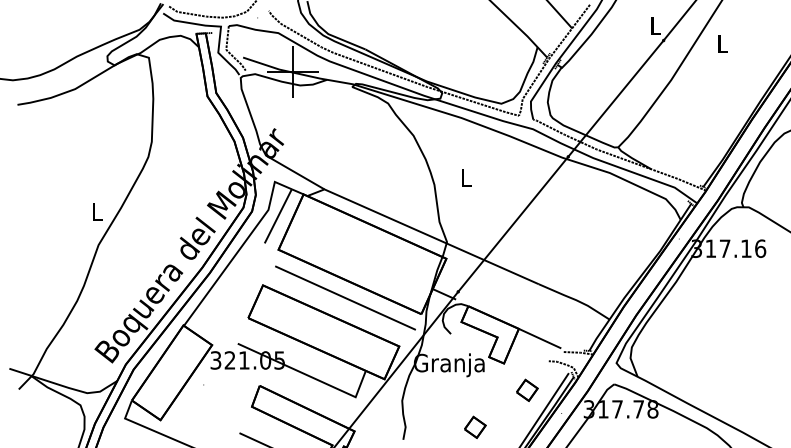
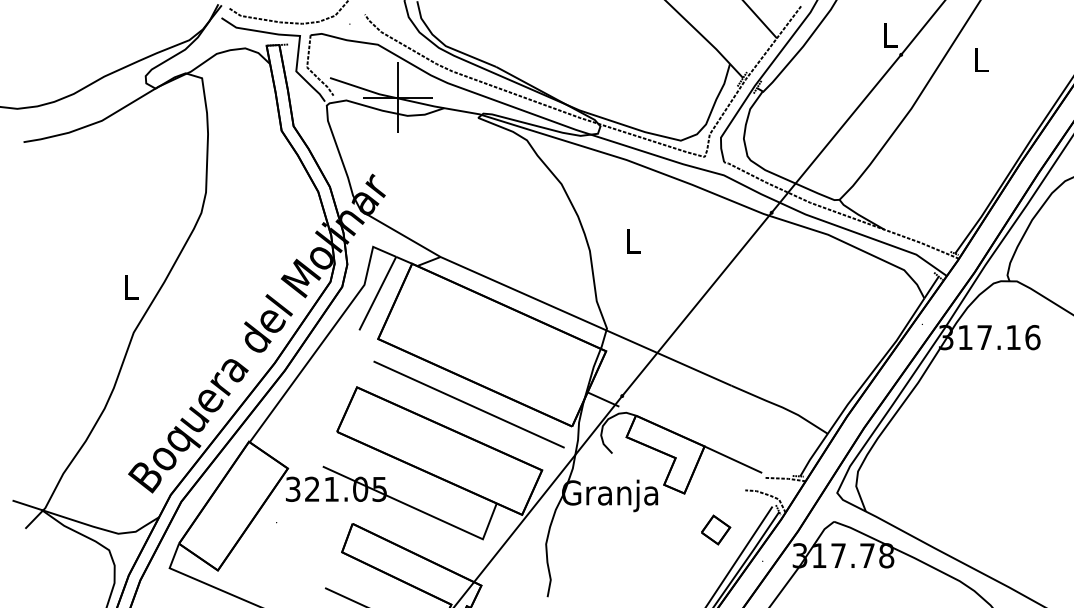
part: (475, 426) -> (645, 579), removed

